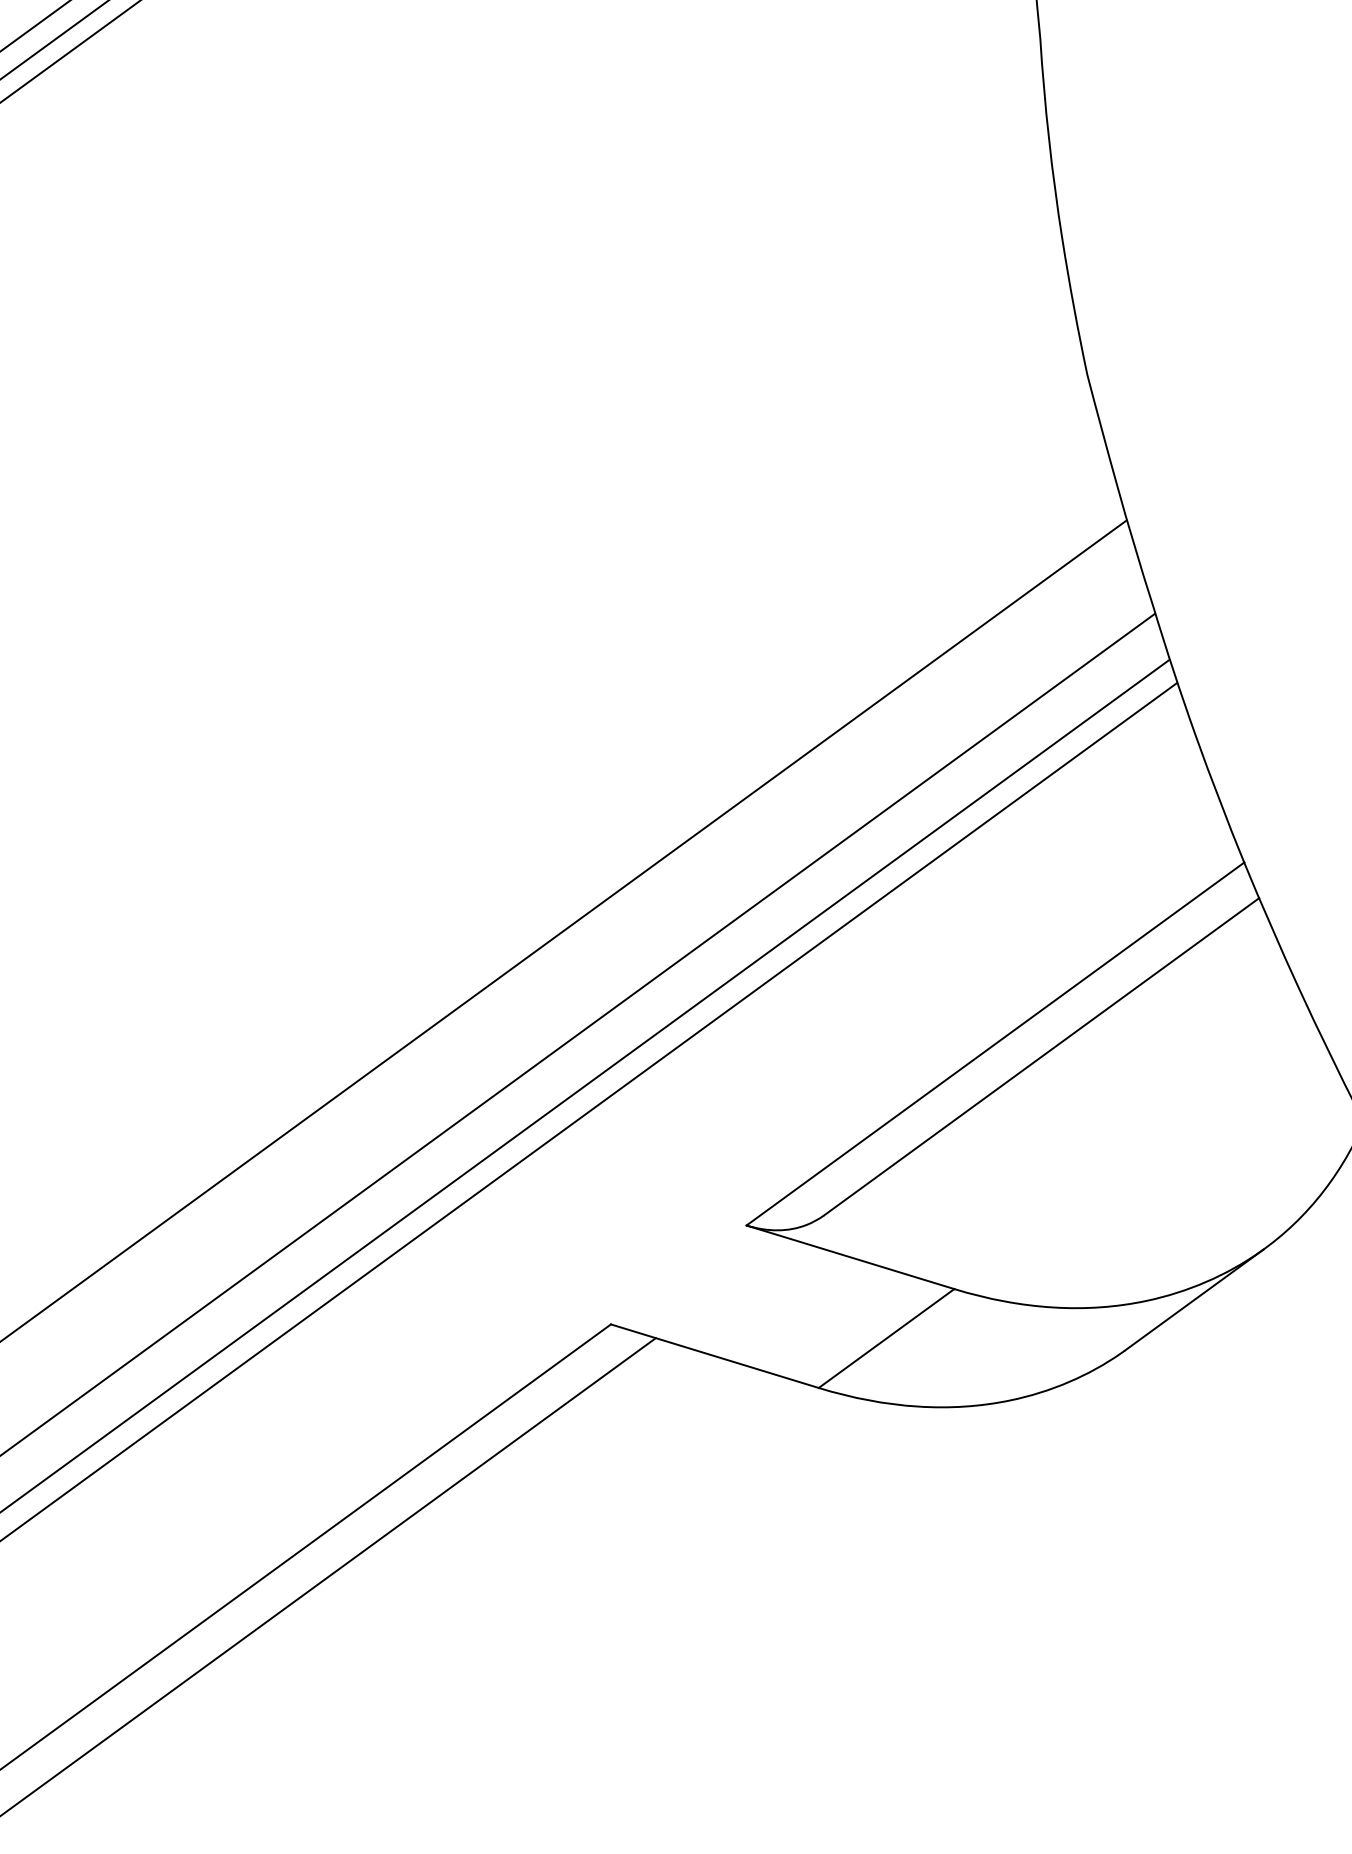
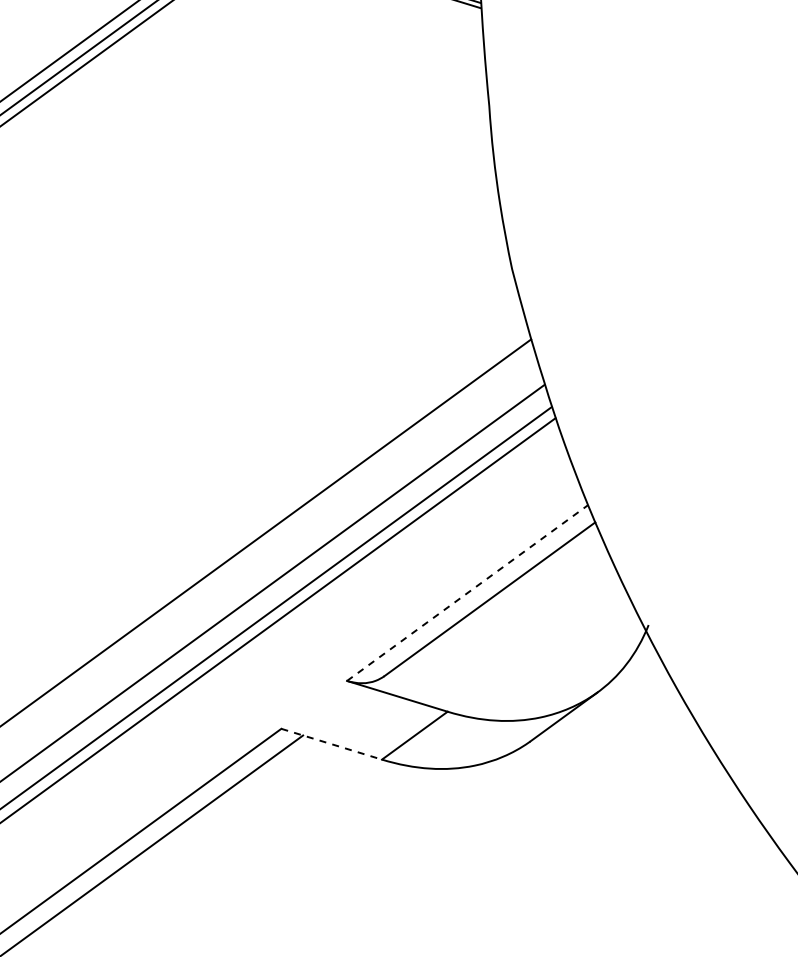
line: (997, 1042) -> (468, 592), solid -> dashed
line: (714, 1356) -> (331, 744), solid -> dashed

